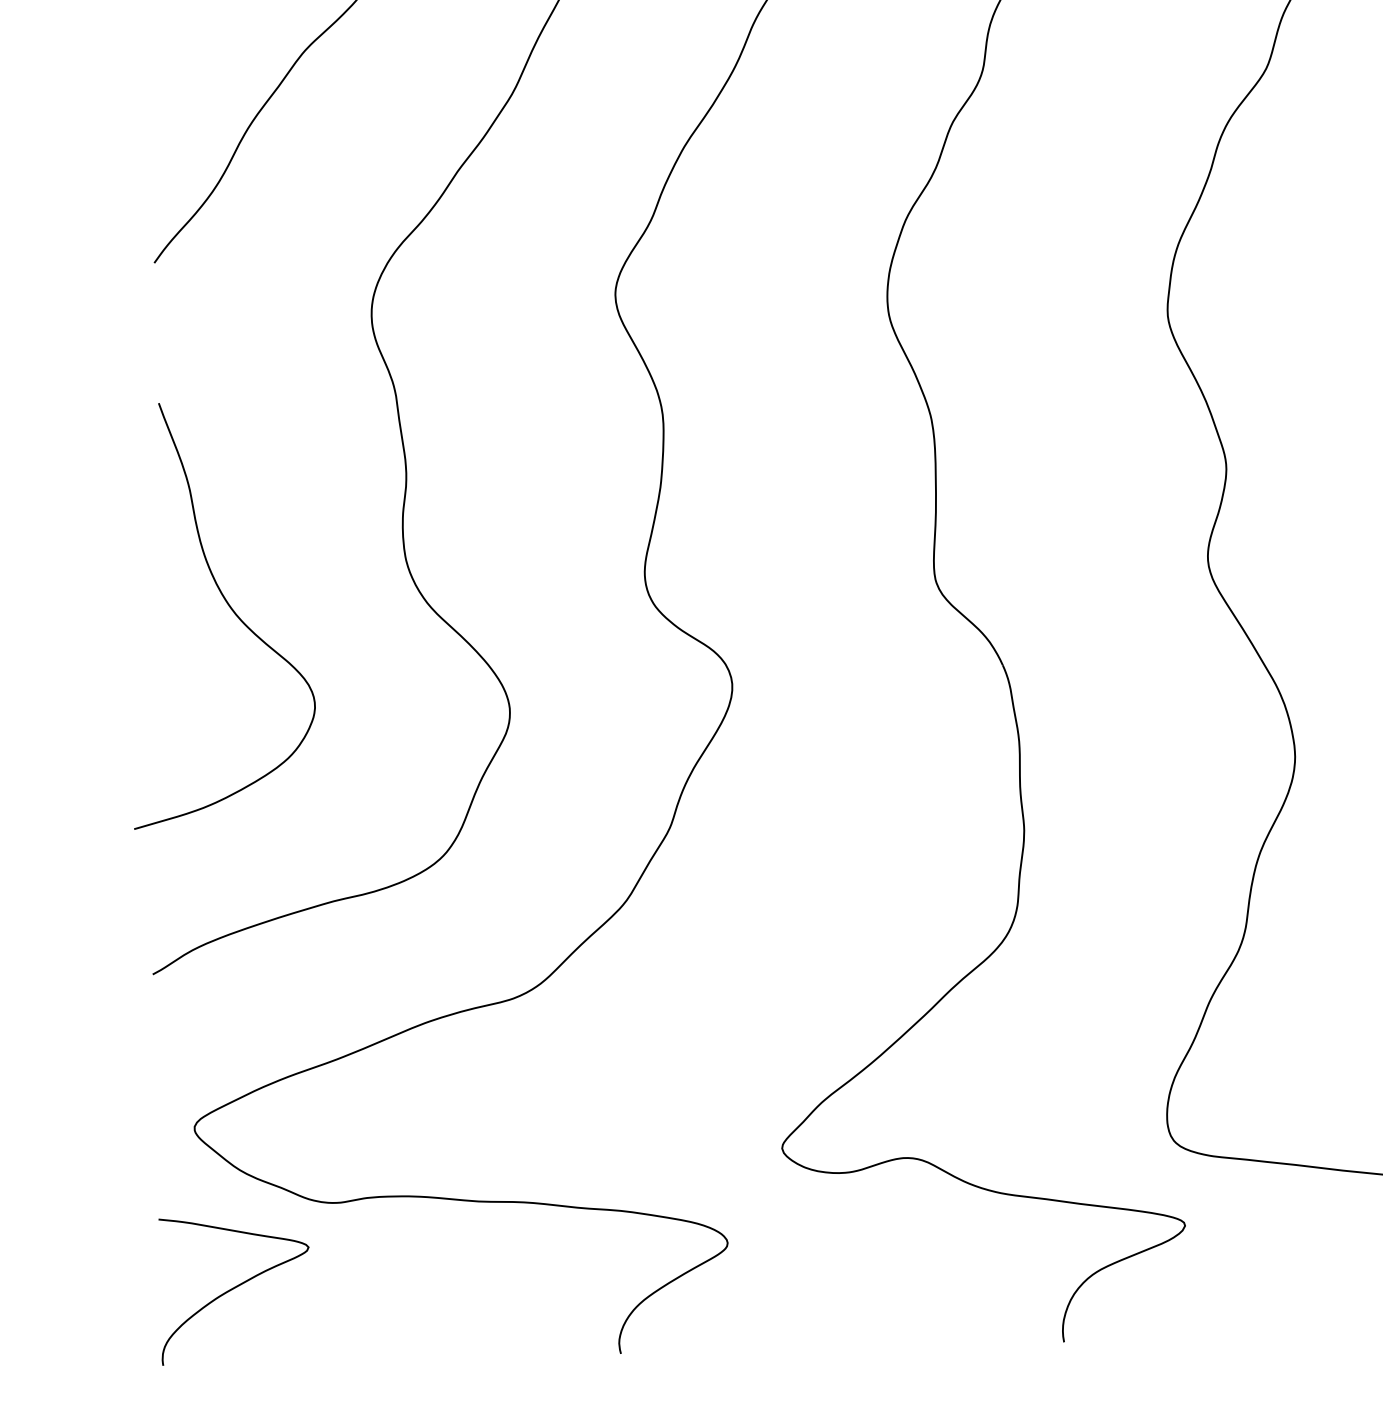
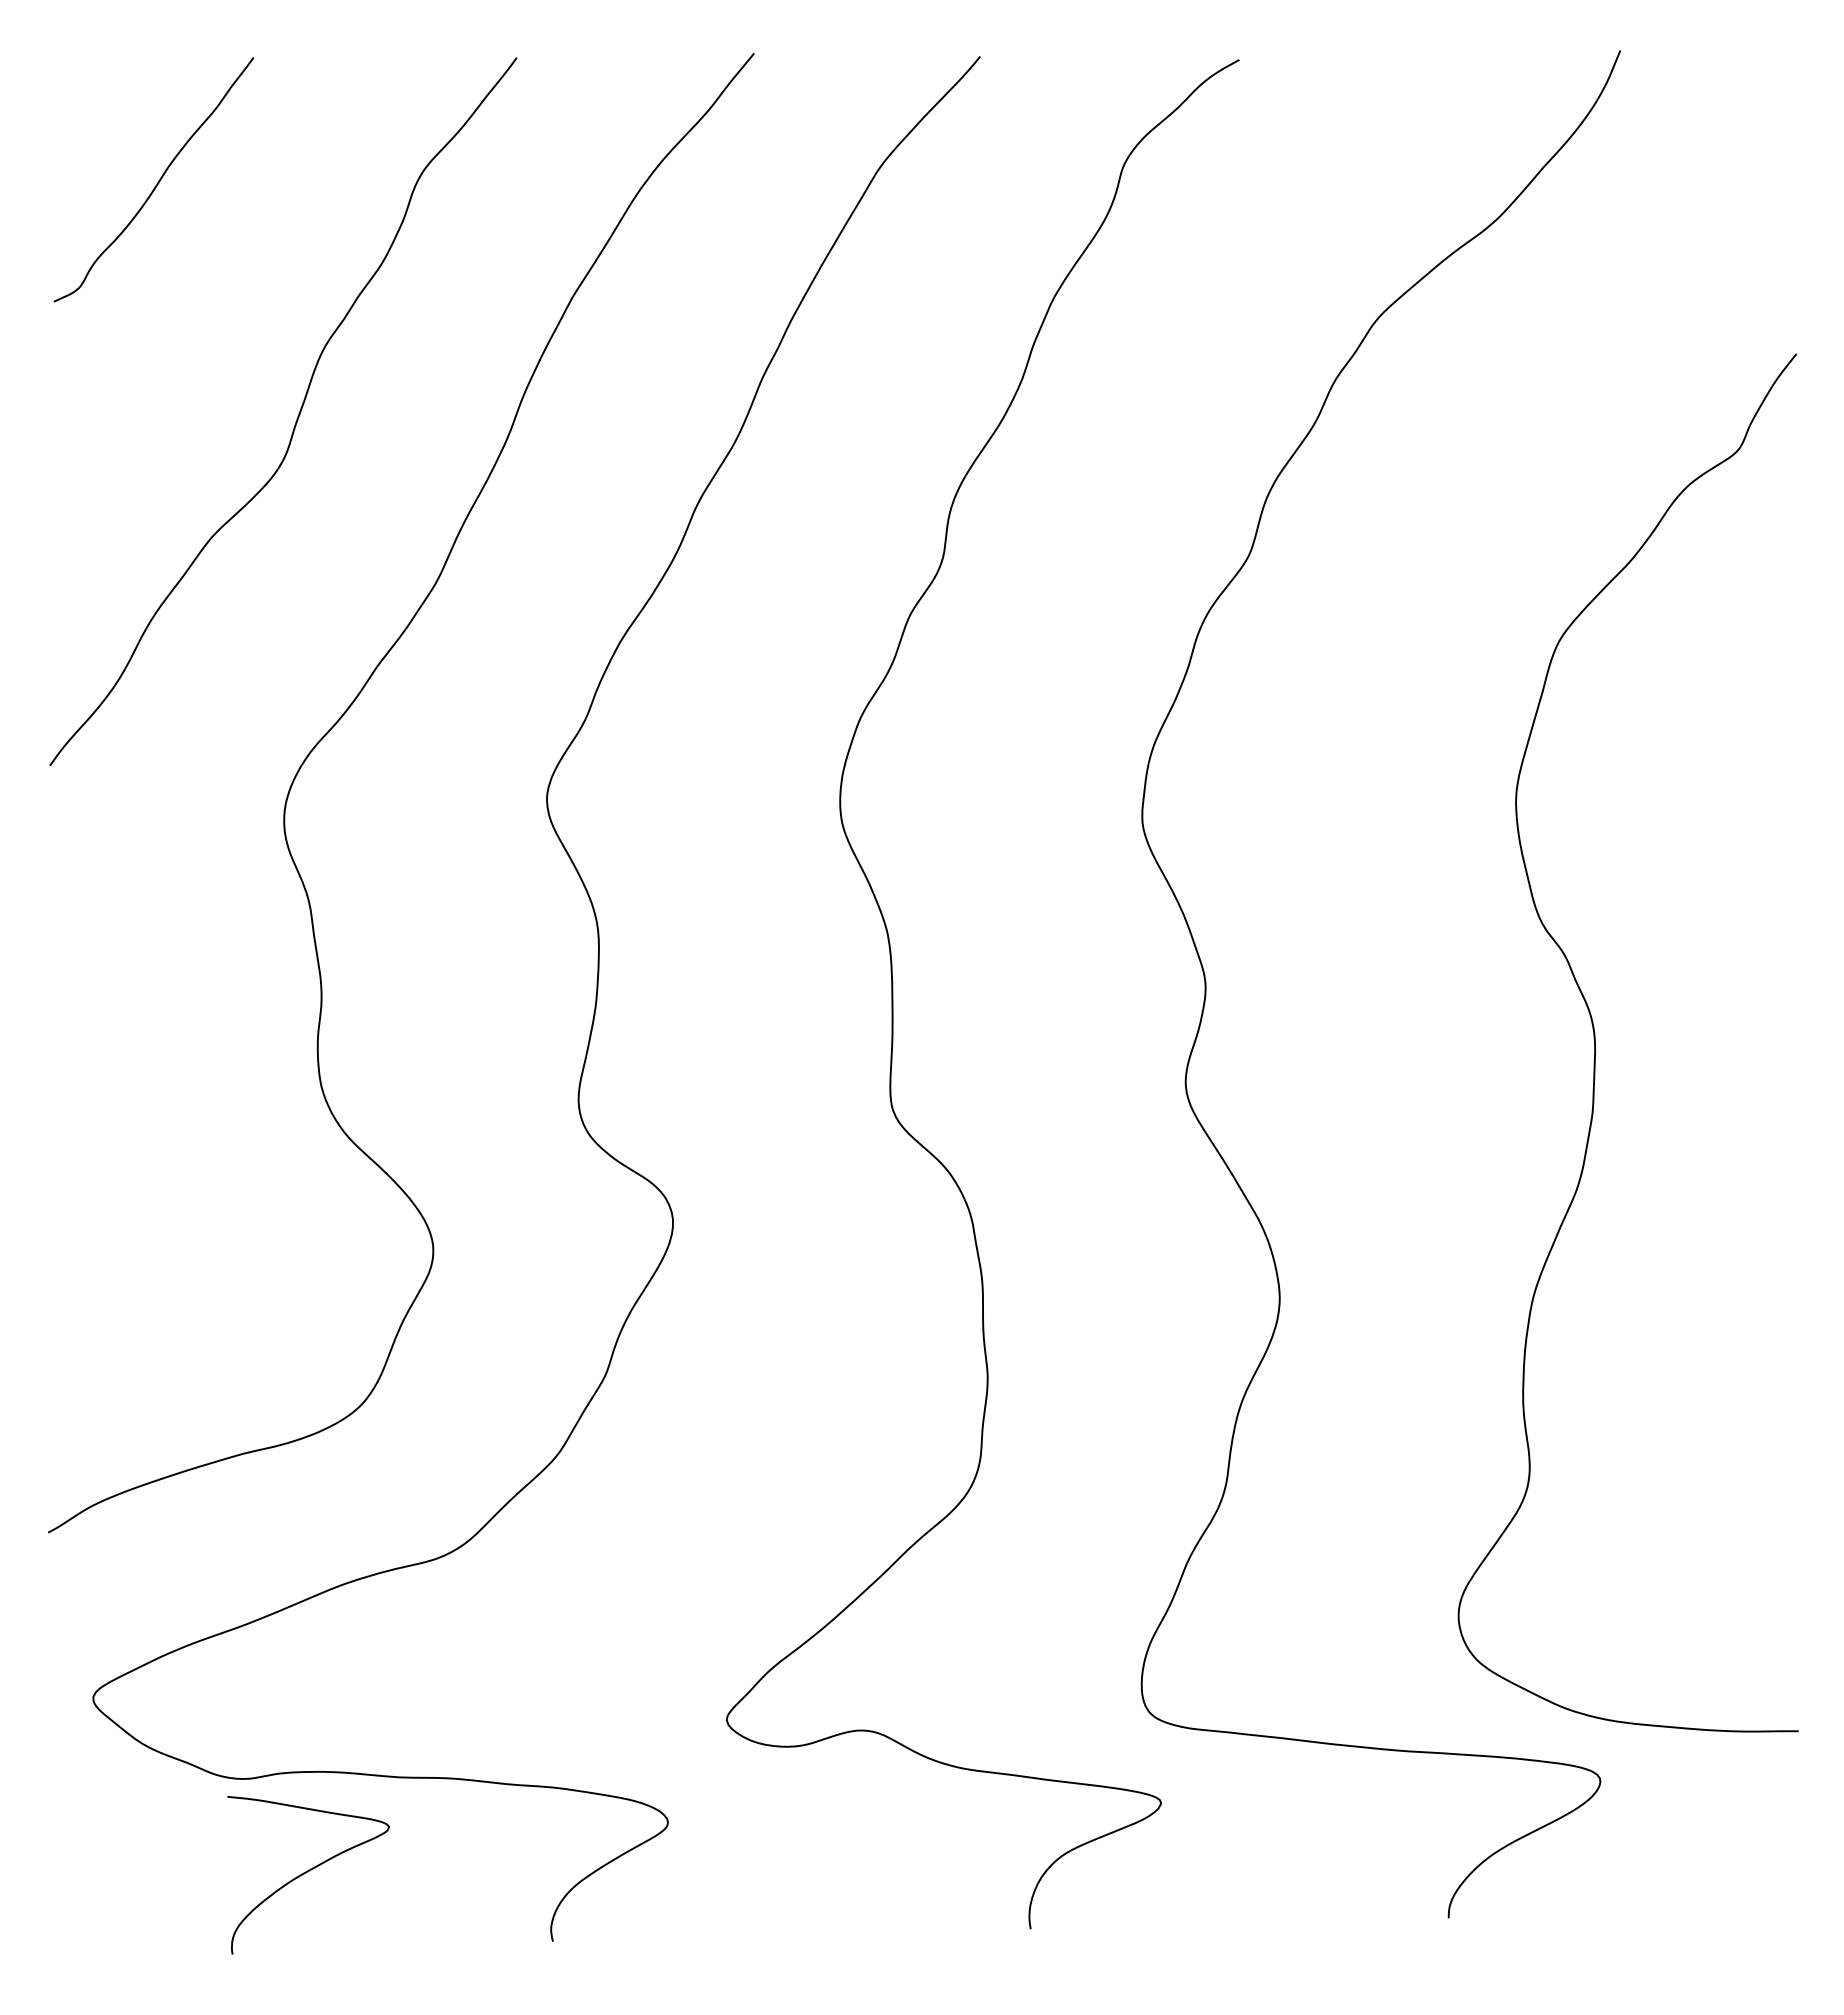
curve: (230, 609) -> (132, 1139), removed
curve: (231, 1290) -> (306, 1873), moved

